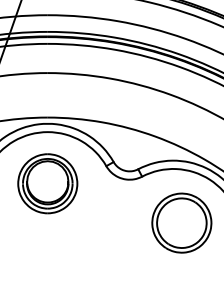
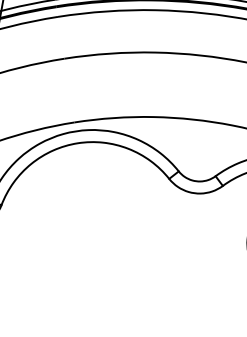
part: (47, 183) -> (88, 216), removed

